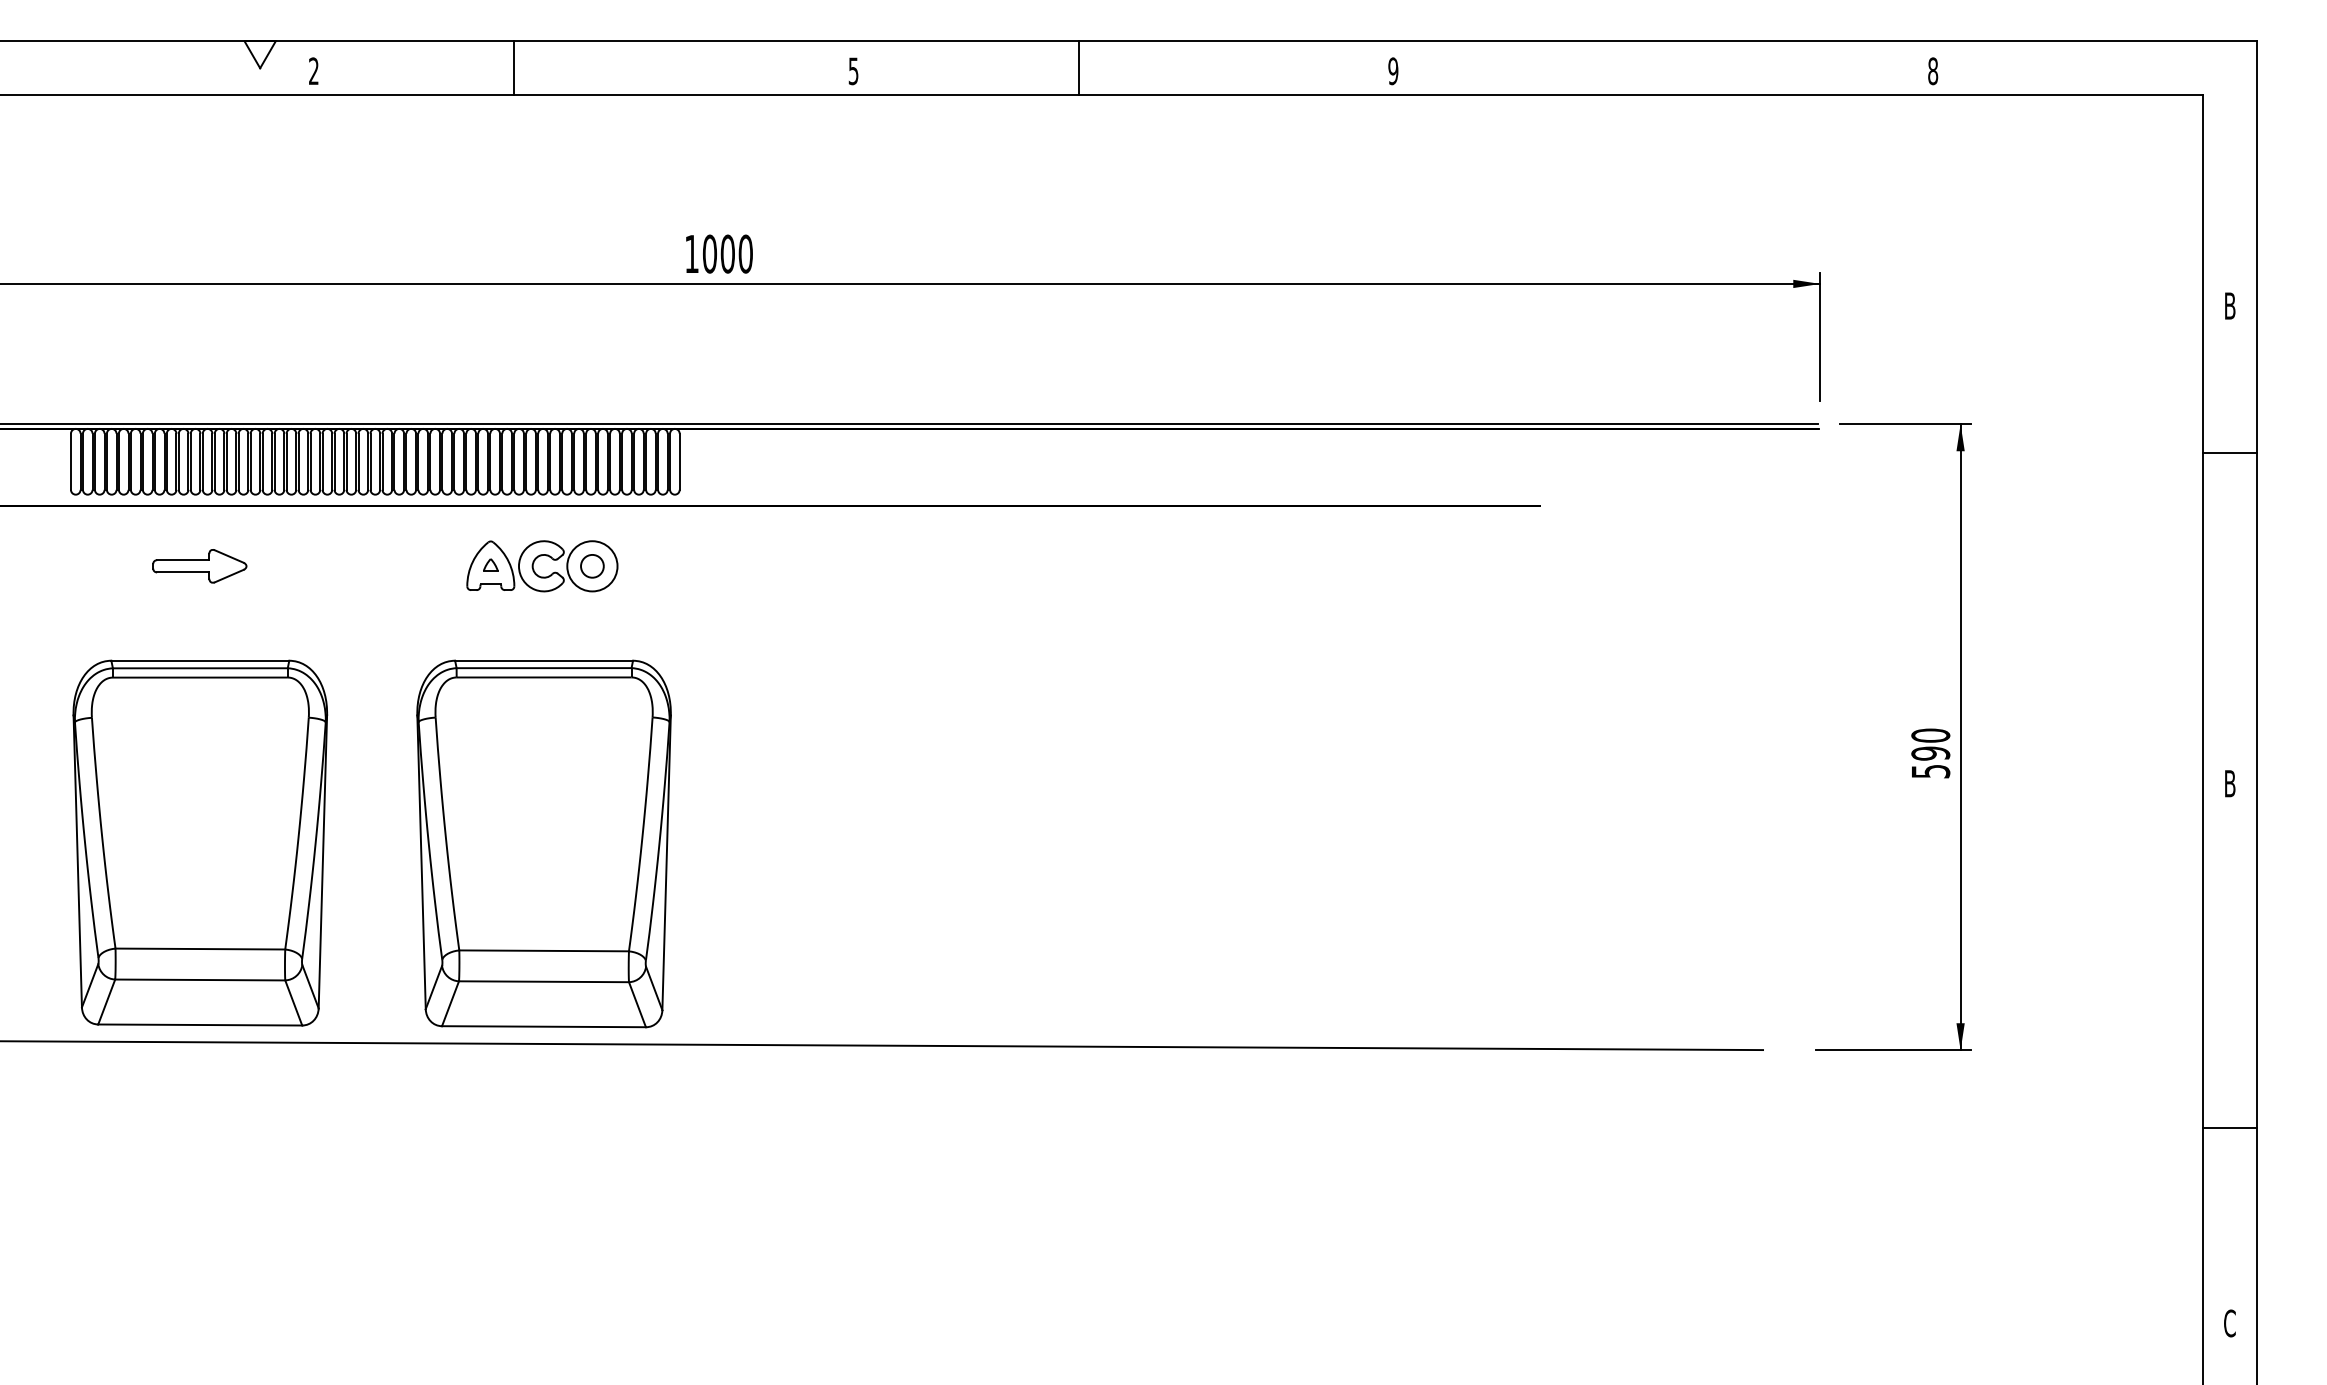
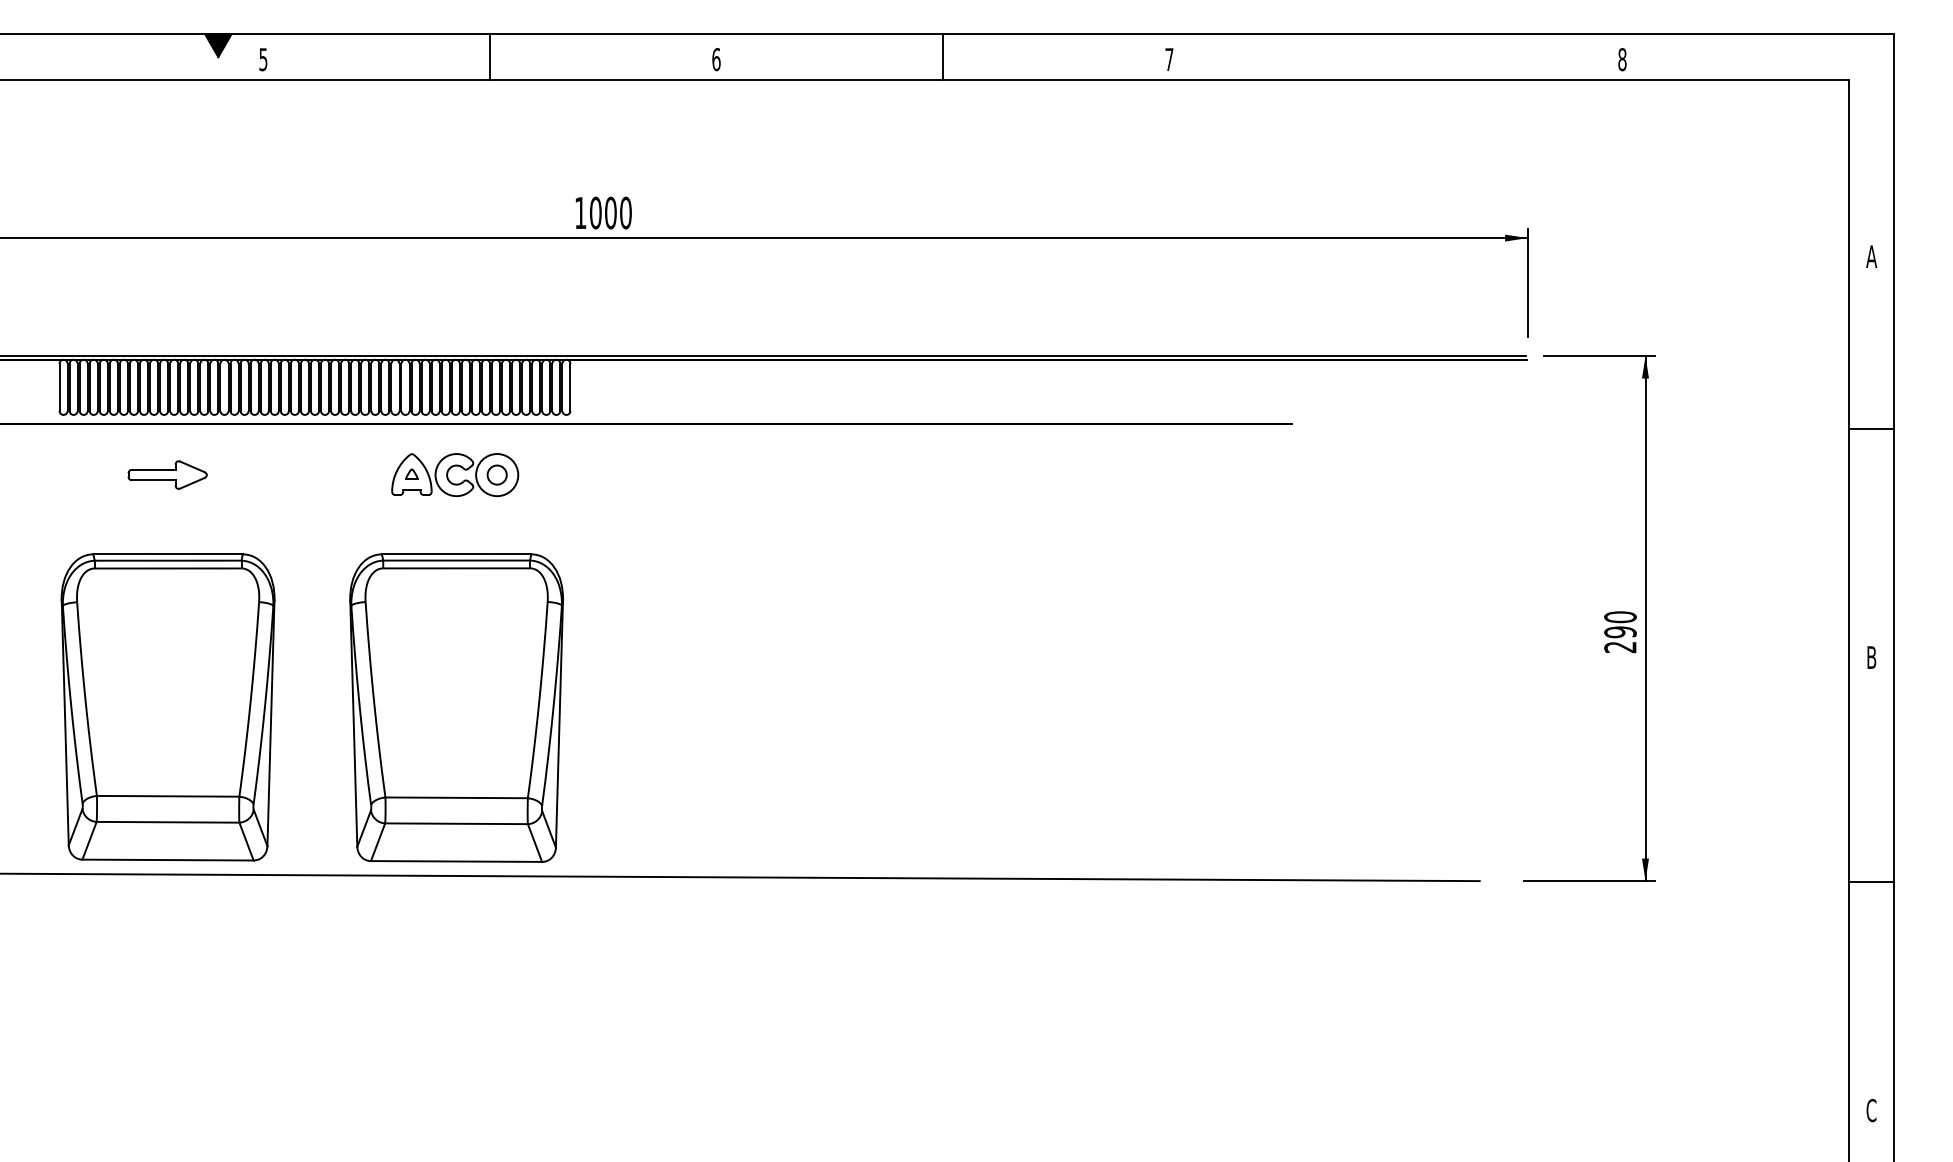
fill: (259, 54) -> (217, 45), added
line: (514, 68) -> (490, 57), moved
line: (1078, 68) -> (942, 57), moved
text: (313, 71) -> (263, 59), 2 -> 5
text: (853, 71) -> (716, 59), 5 -> 6
text: (1393, 71) -> (1169, 59), 9 -> 7
text: (2229, 305) -> (1871, 256), B -> A
line: (2230, 452) -> (1872, 428), moved
text: (1930, 771) -> (1620, 647), 590 -> 290
line: (2230, 1127) -> (1872, 881), moved

